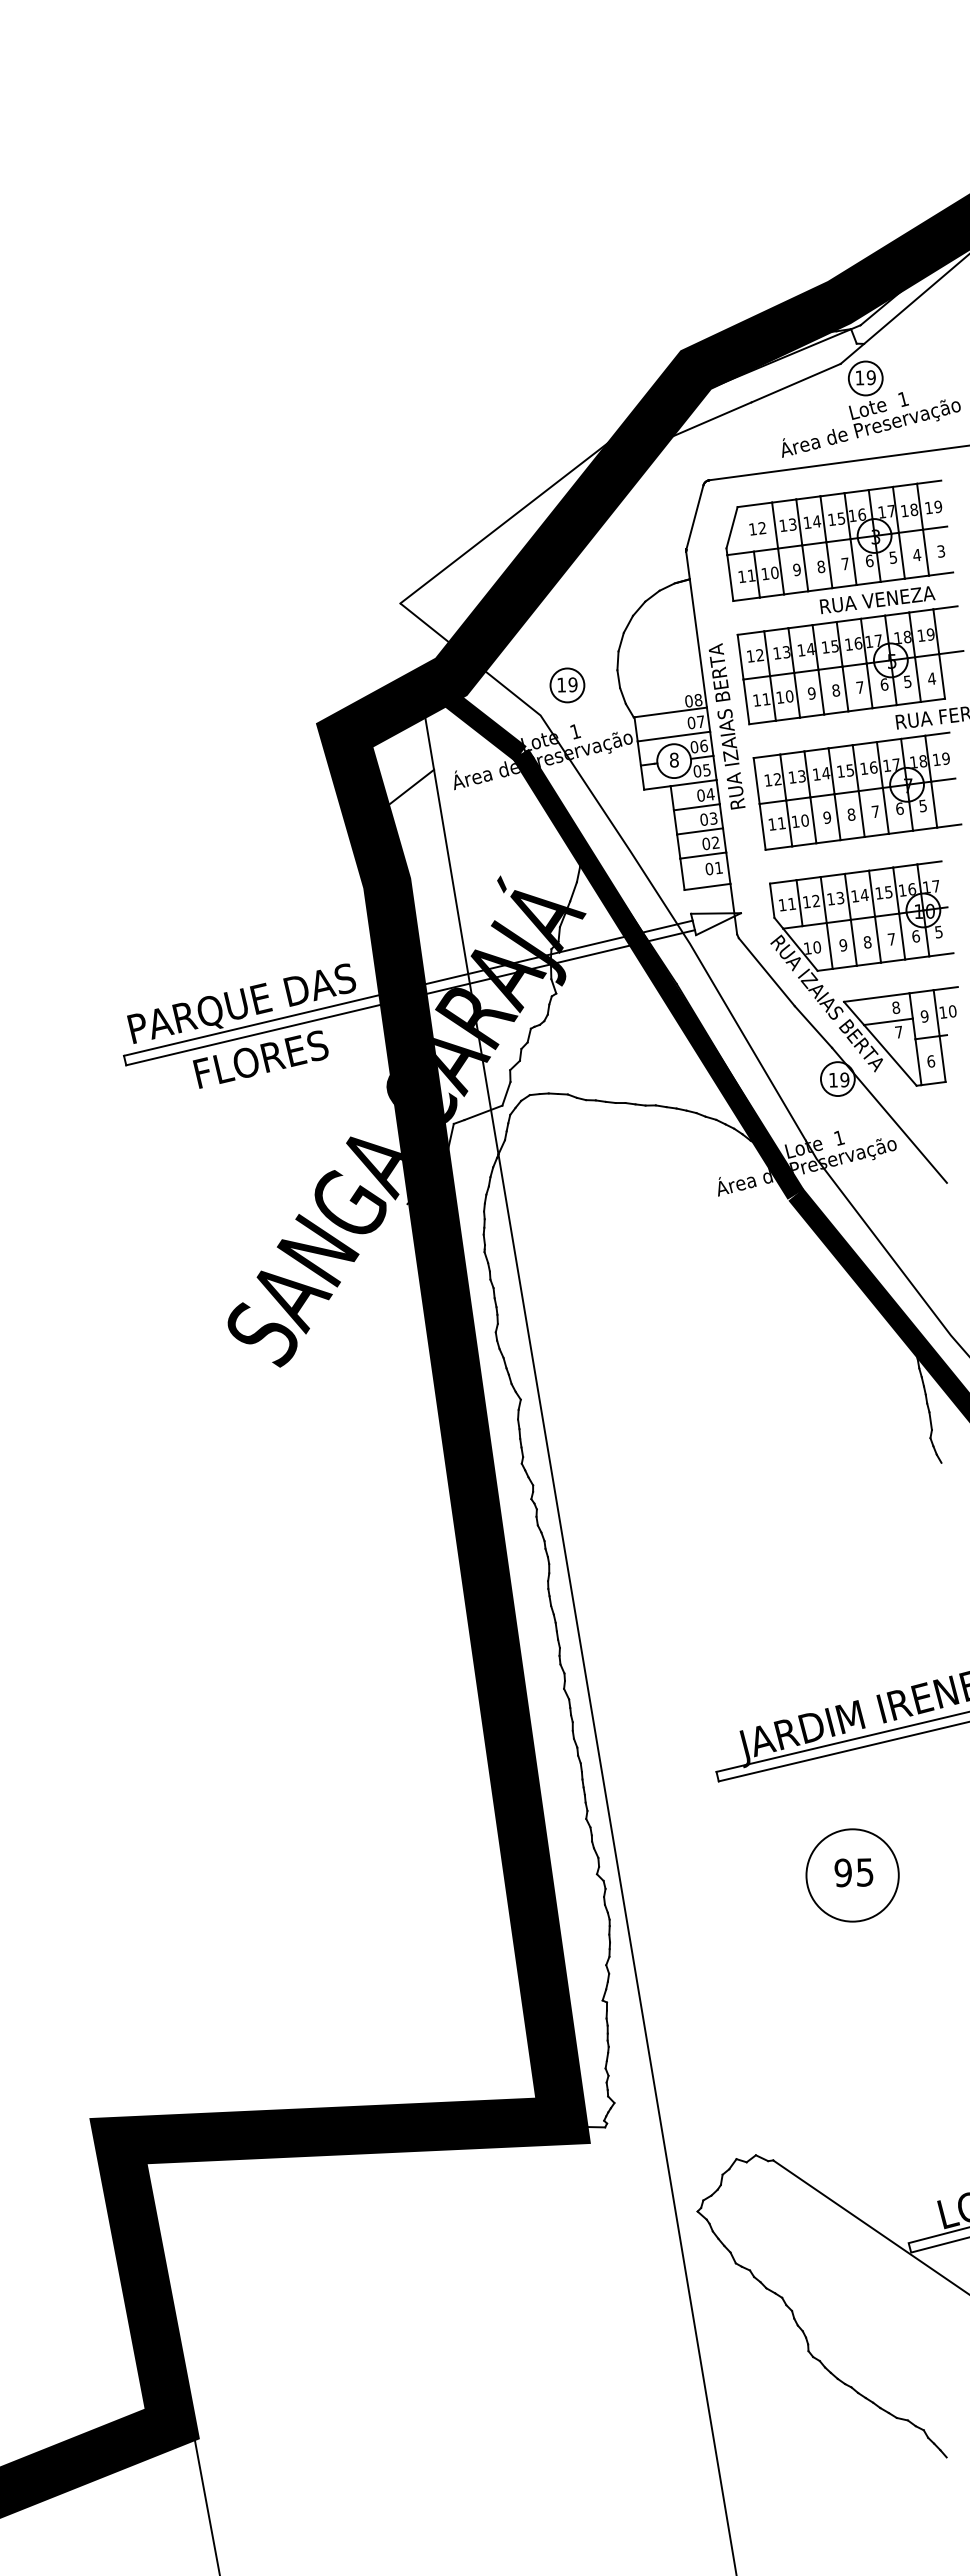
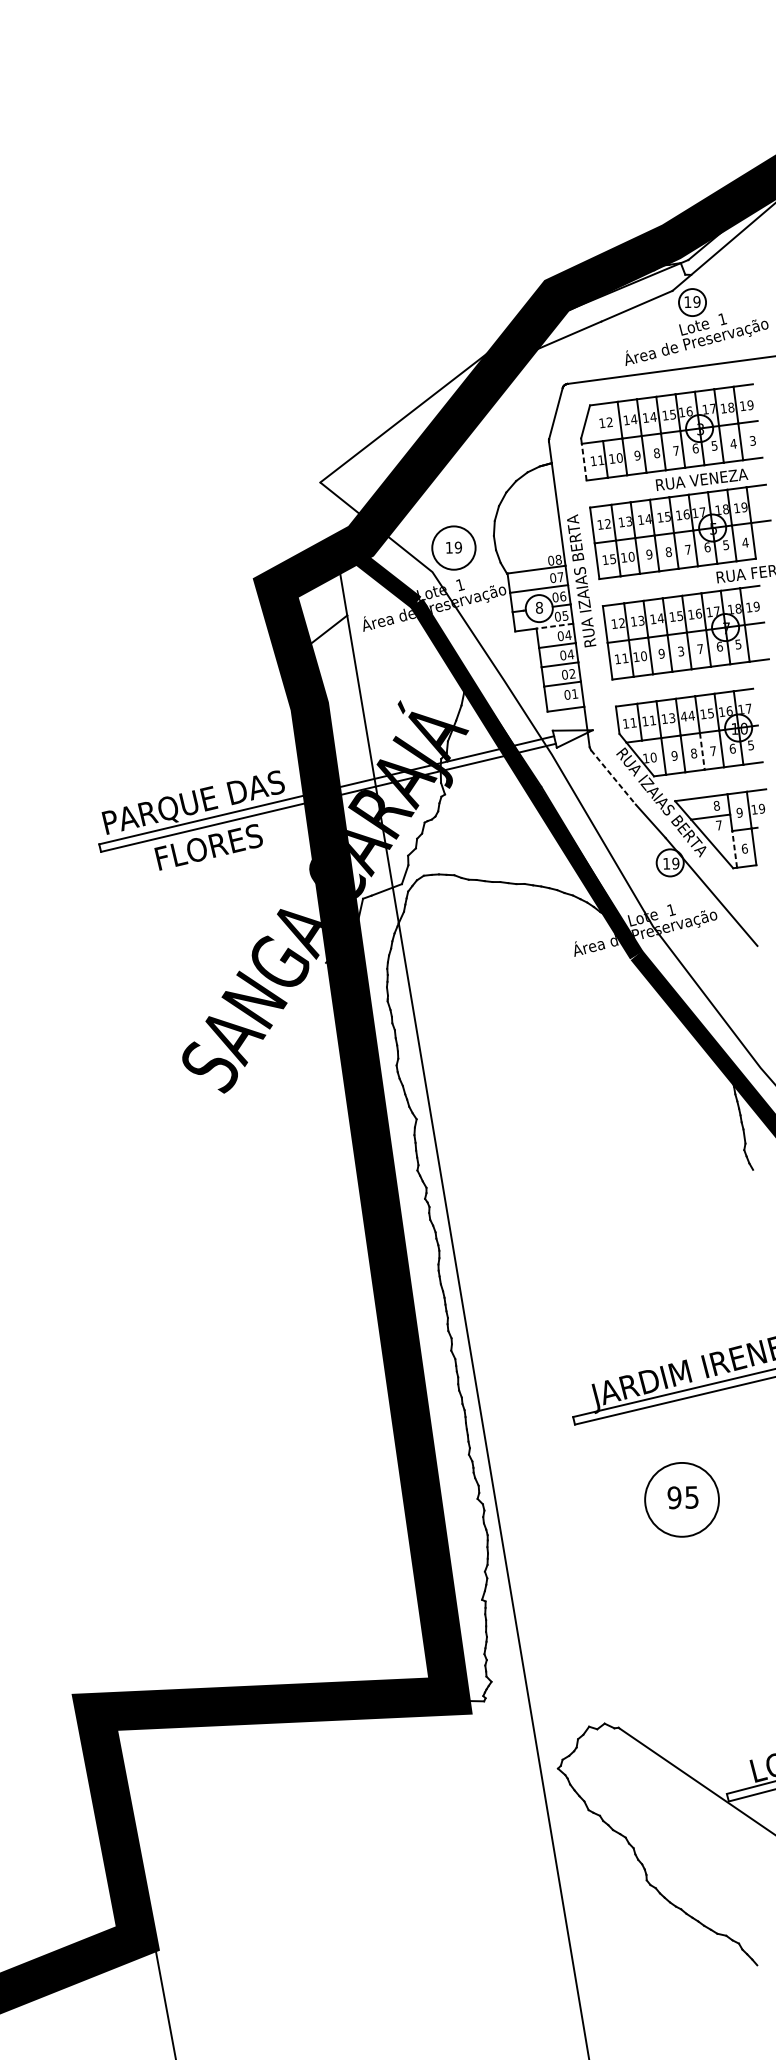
text: (792, 524) -> (633, 419), 13 -> 14
line: (730, 577) -> (584, 461), solid -> dashed
circle: (567, 685) -> (453, 548), size x1.6
text: (766, 699) -> (613, 559), 11 -> 15
line: (693, 783) -> (554, 626), solid -> dashed
text: (851, 814) -> (681, 651), 8 -> 3
text: (713, 818) -> (570, 654), 03 -> 04
text: (855, 896) -> (684, 716), 14 -> 44
text: (815, 900) -> (652, 720), 12 -> 11
line: (878, 940) -> (702, 752), solid -> dashed
line: (767, 972) -> (613, 777), solid -> dashed
text: (952, 1011) -> (761, 808), 10 -> 19
line: (918, 1061) -> (734, 848), solid -> dashed

